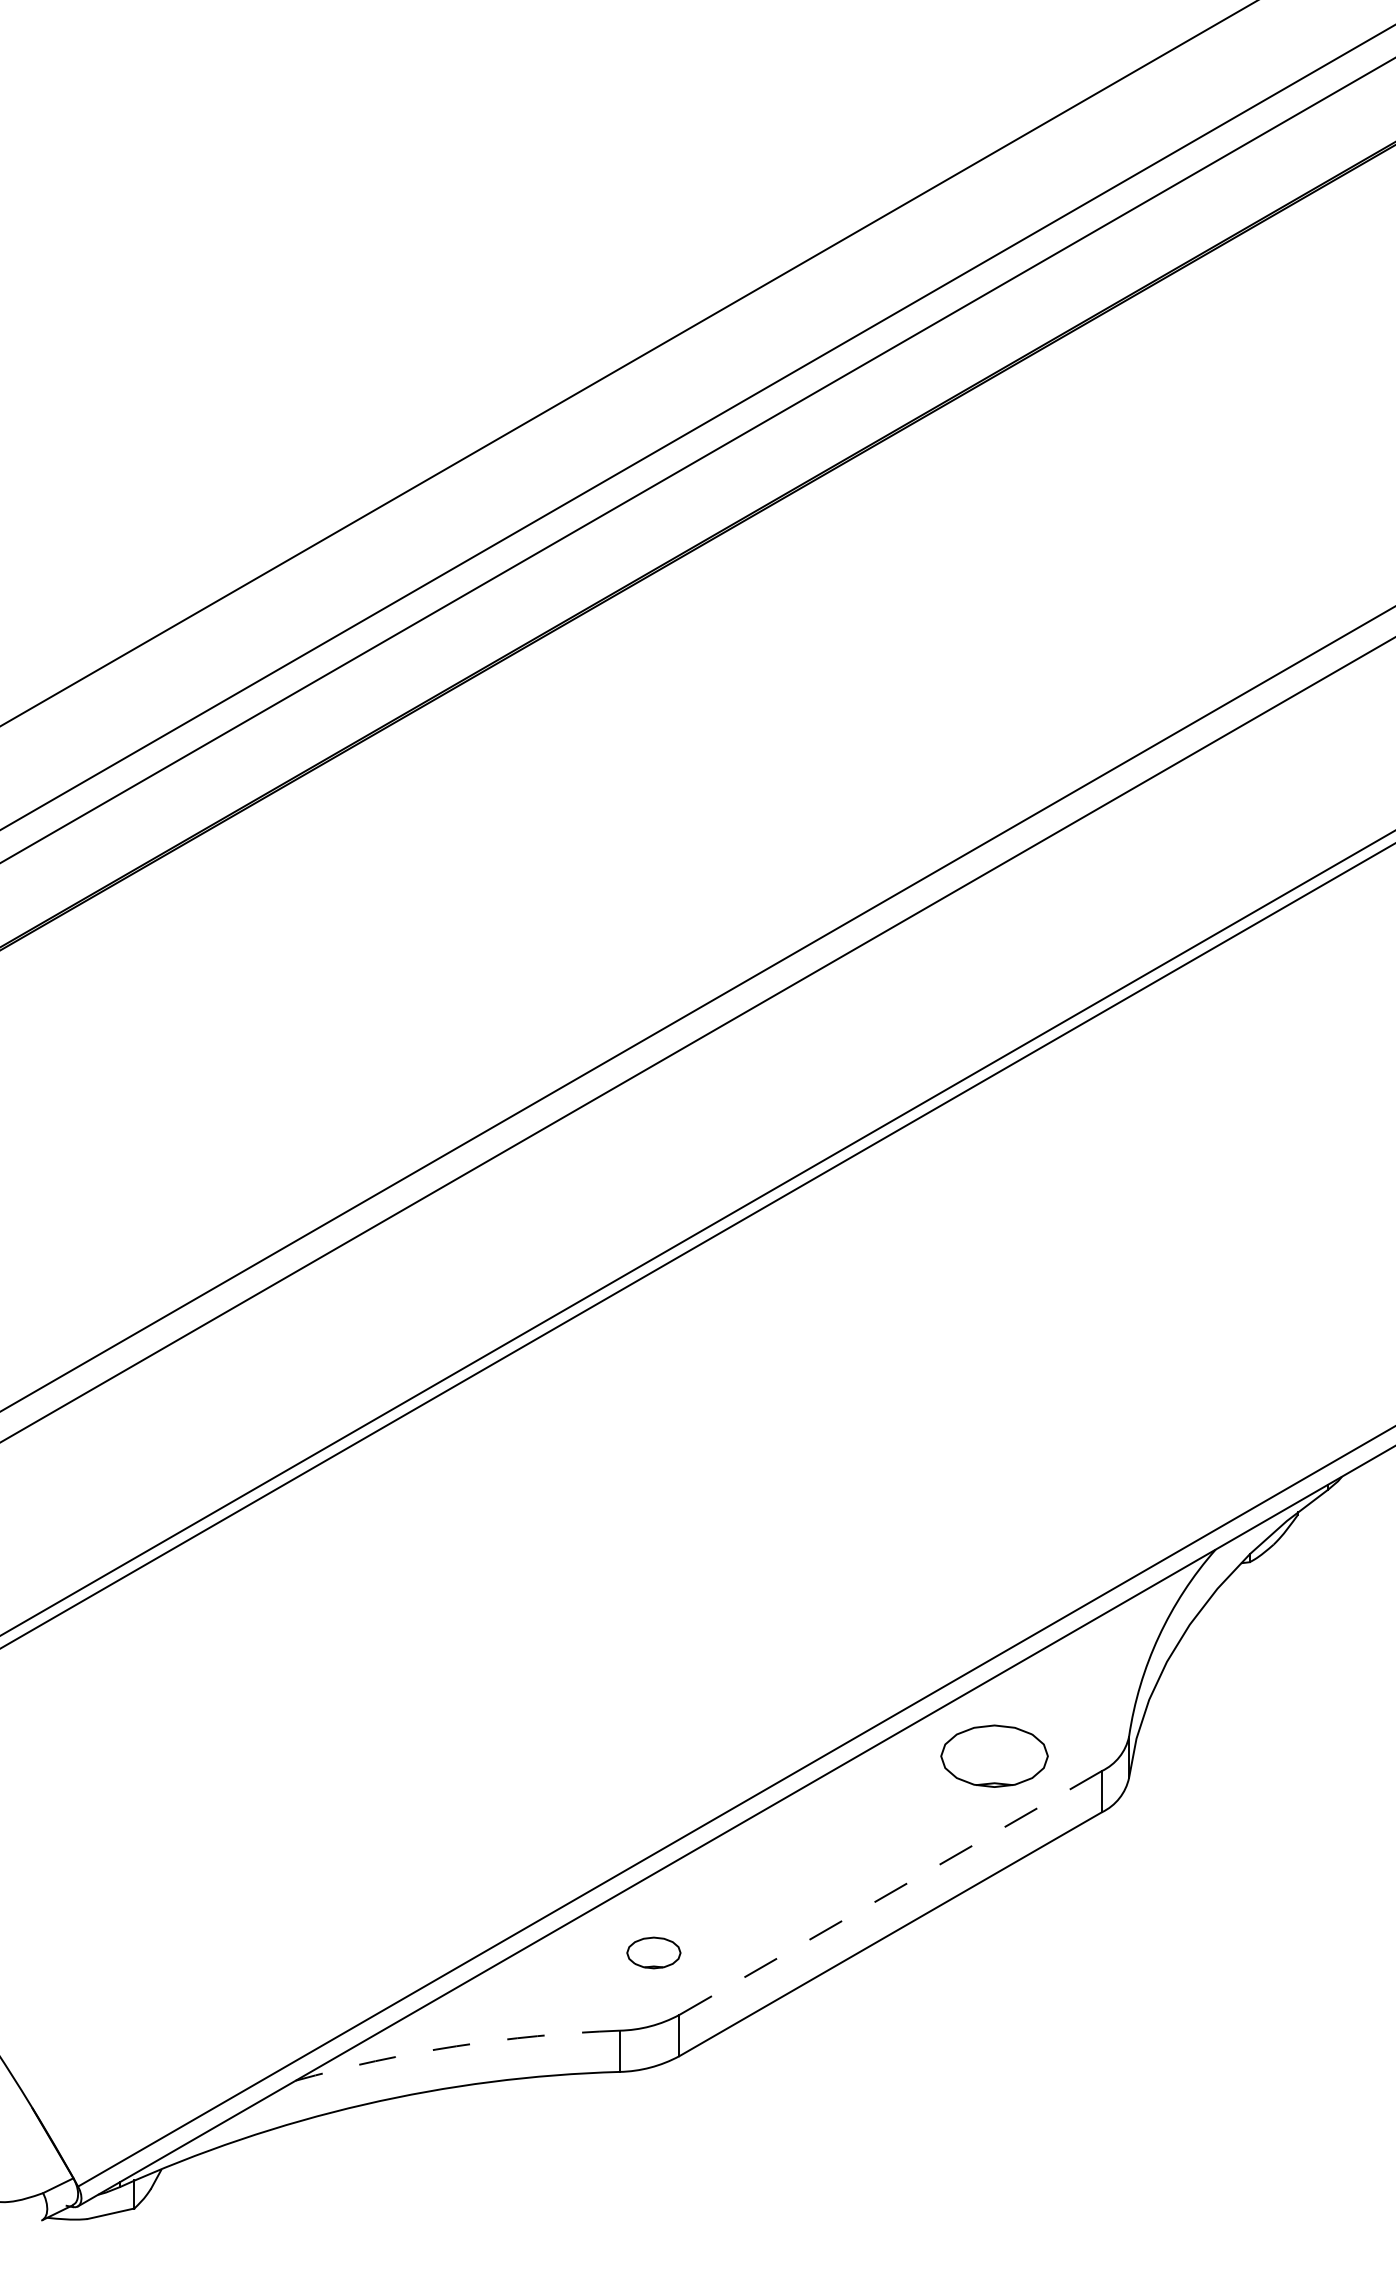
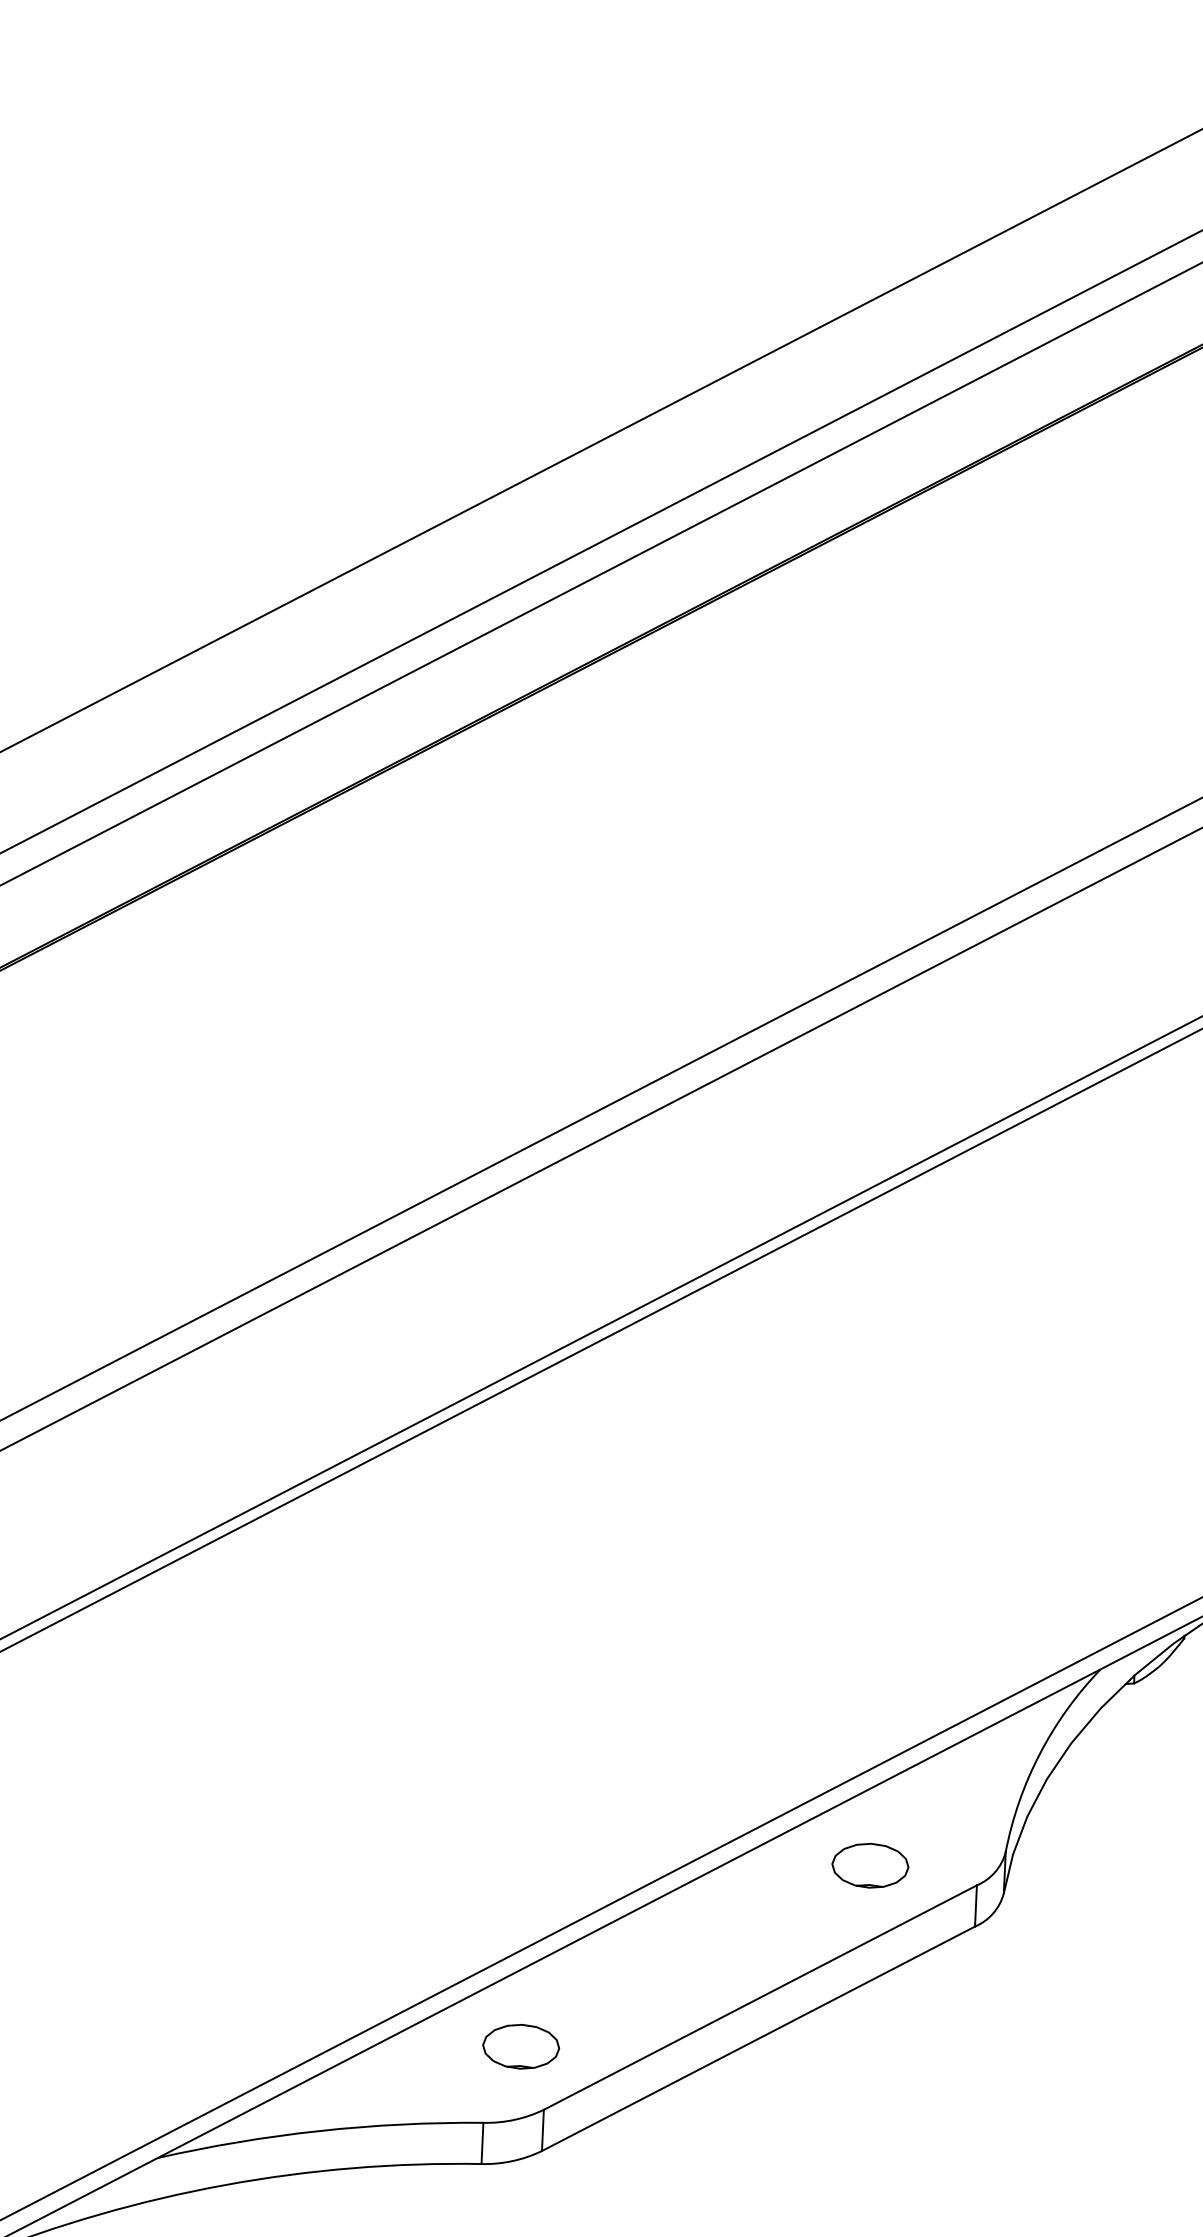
part: (994, 1756) -> (870, 1865), size x0.71
line: (890, 1893) -> (760, 1998), dashed -> solid
part: (653, 1952) -> (520, 2046), size x1.43
arc: (456, 2046) -> (319, 2131), dashed -> solid

